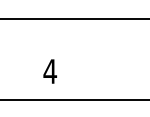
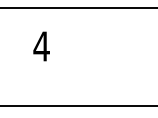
text: (49, 71) -> (40, 46), moved

